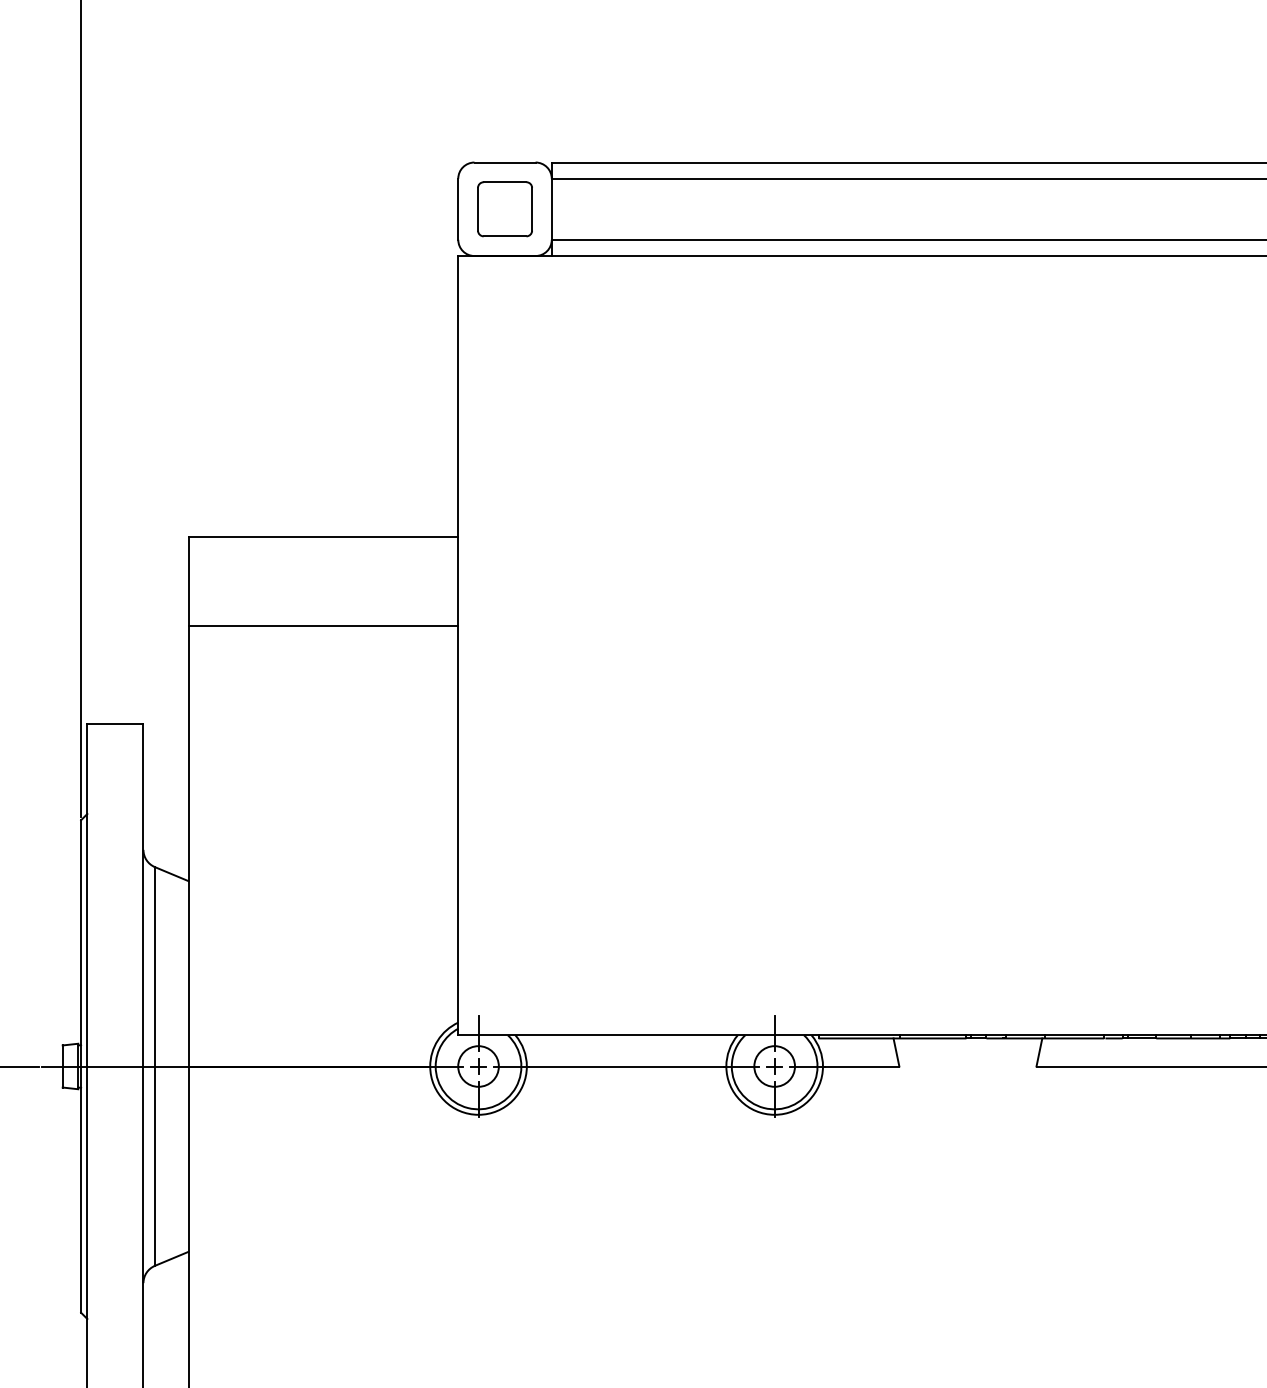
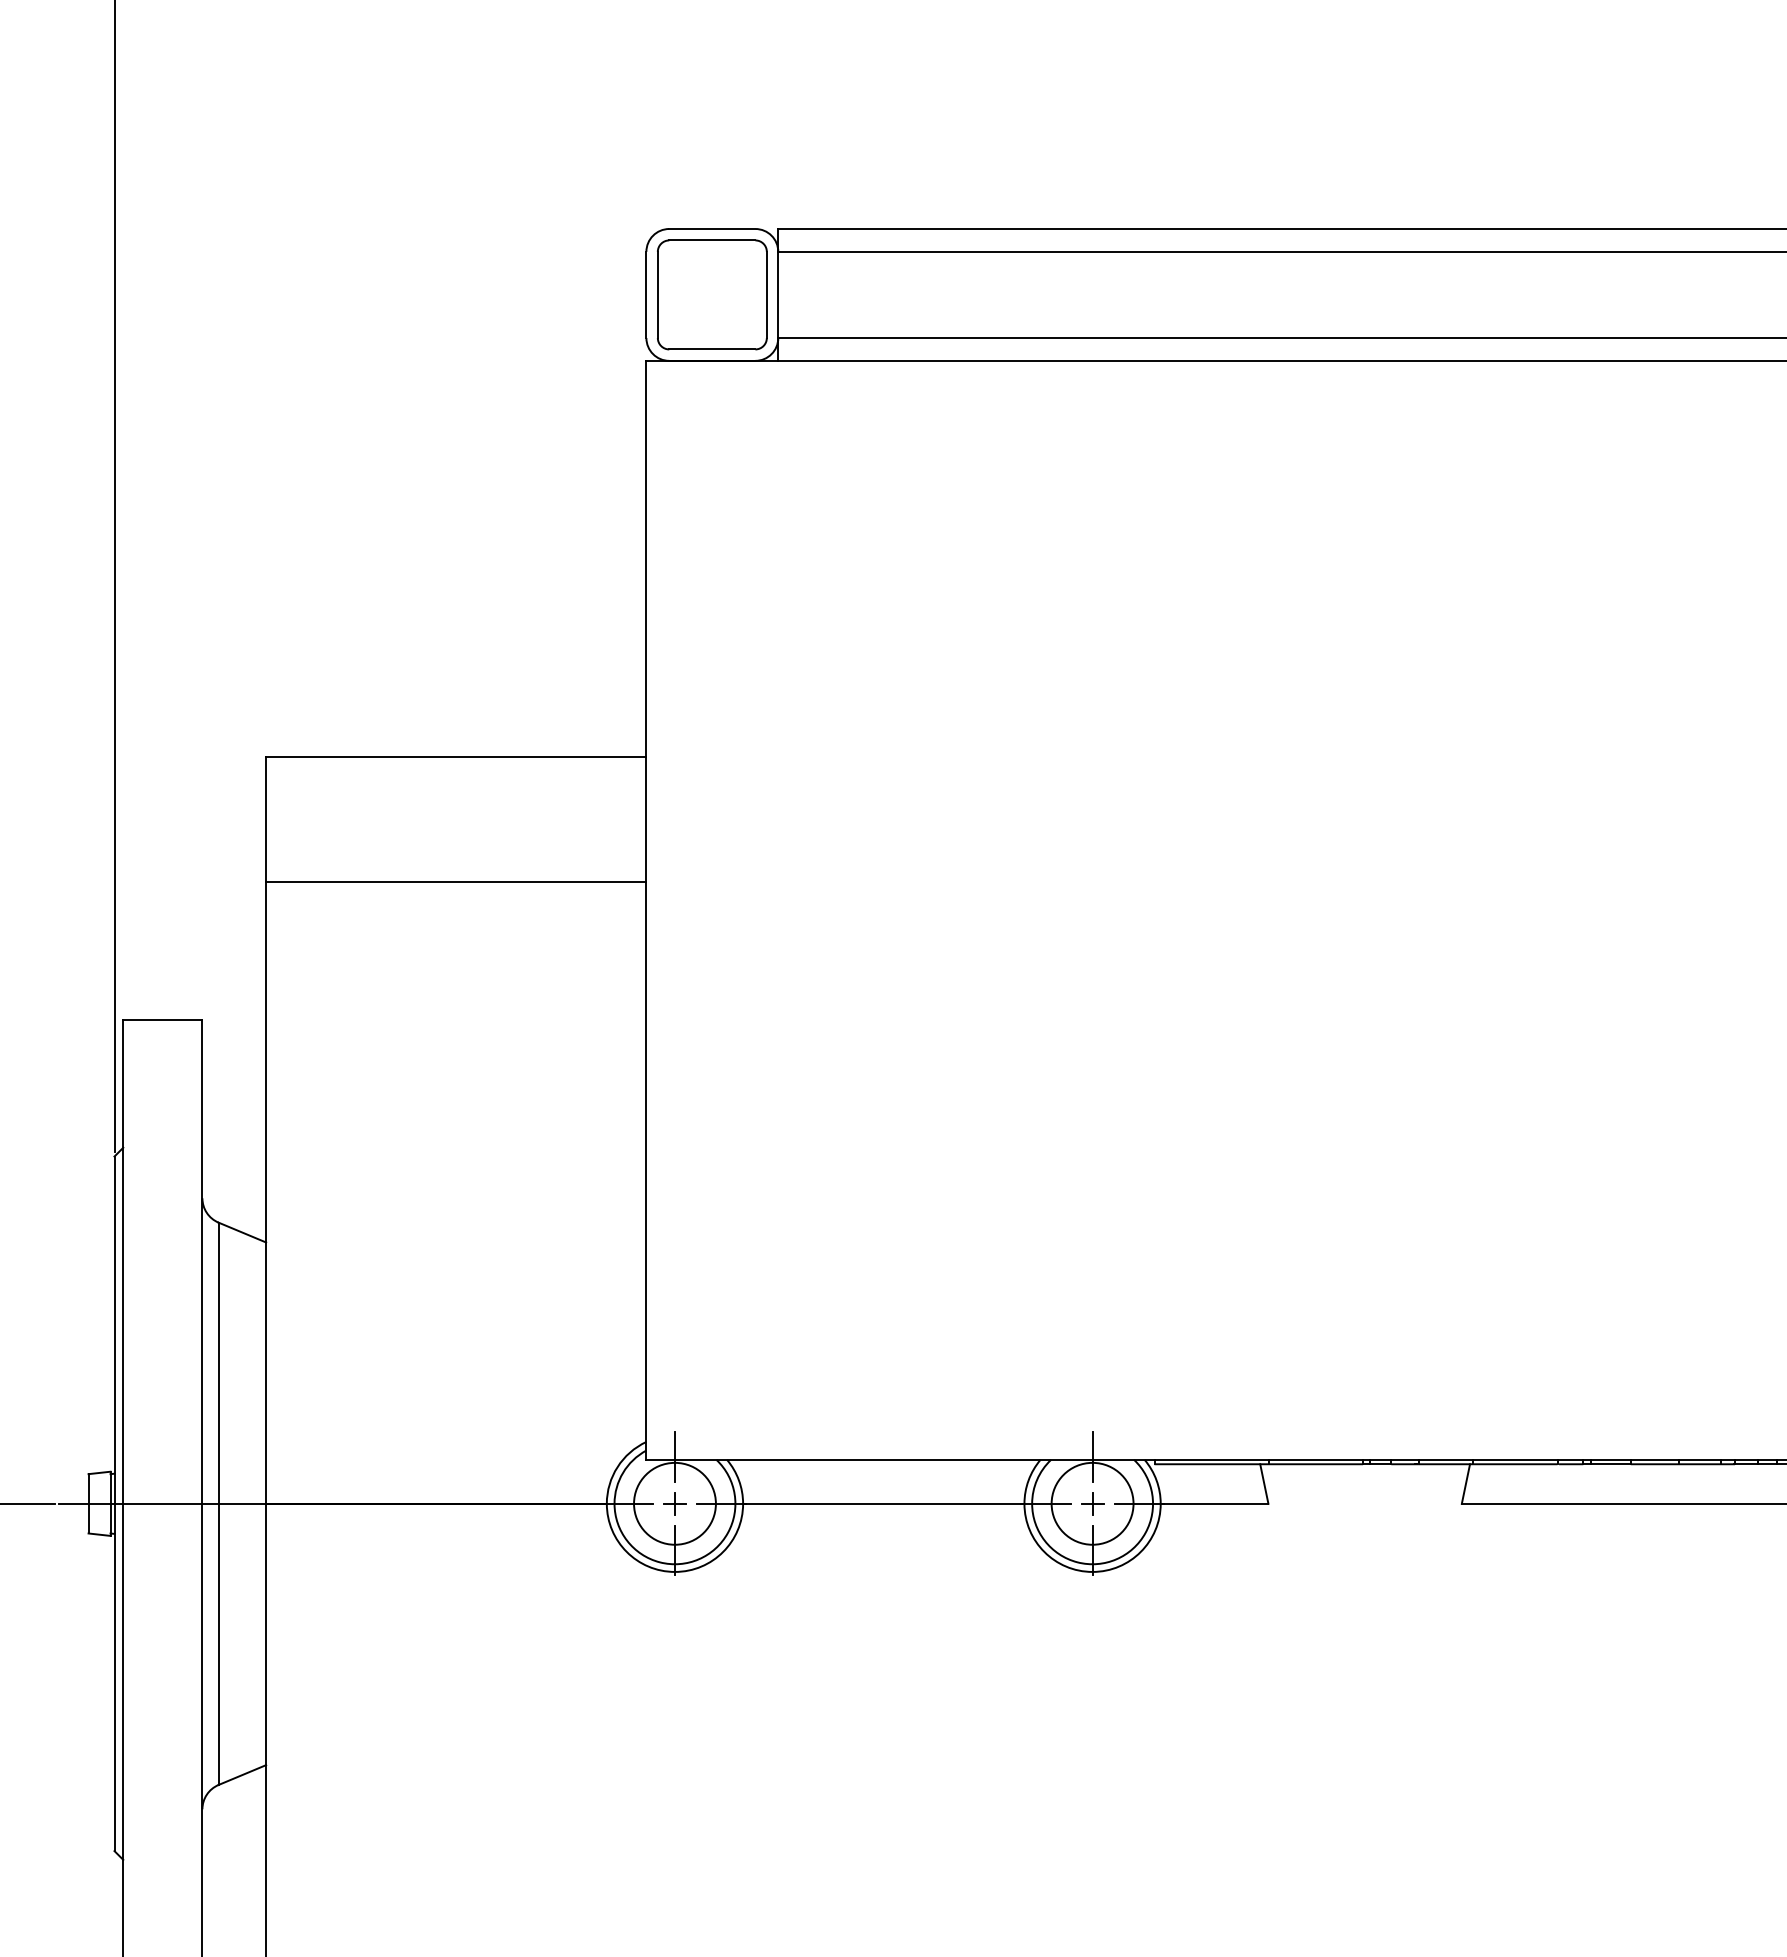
part: (505, 208) -> (712, 294), size x1.43
circle: (478, 1066) -> (674, 1503), size x1.43
circle: (774, 1066) -> (1092, 1503), size x1.43

